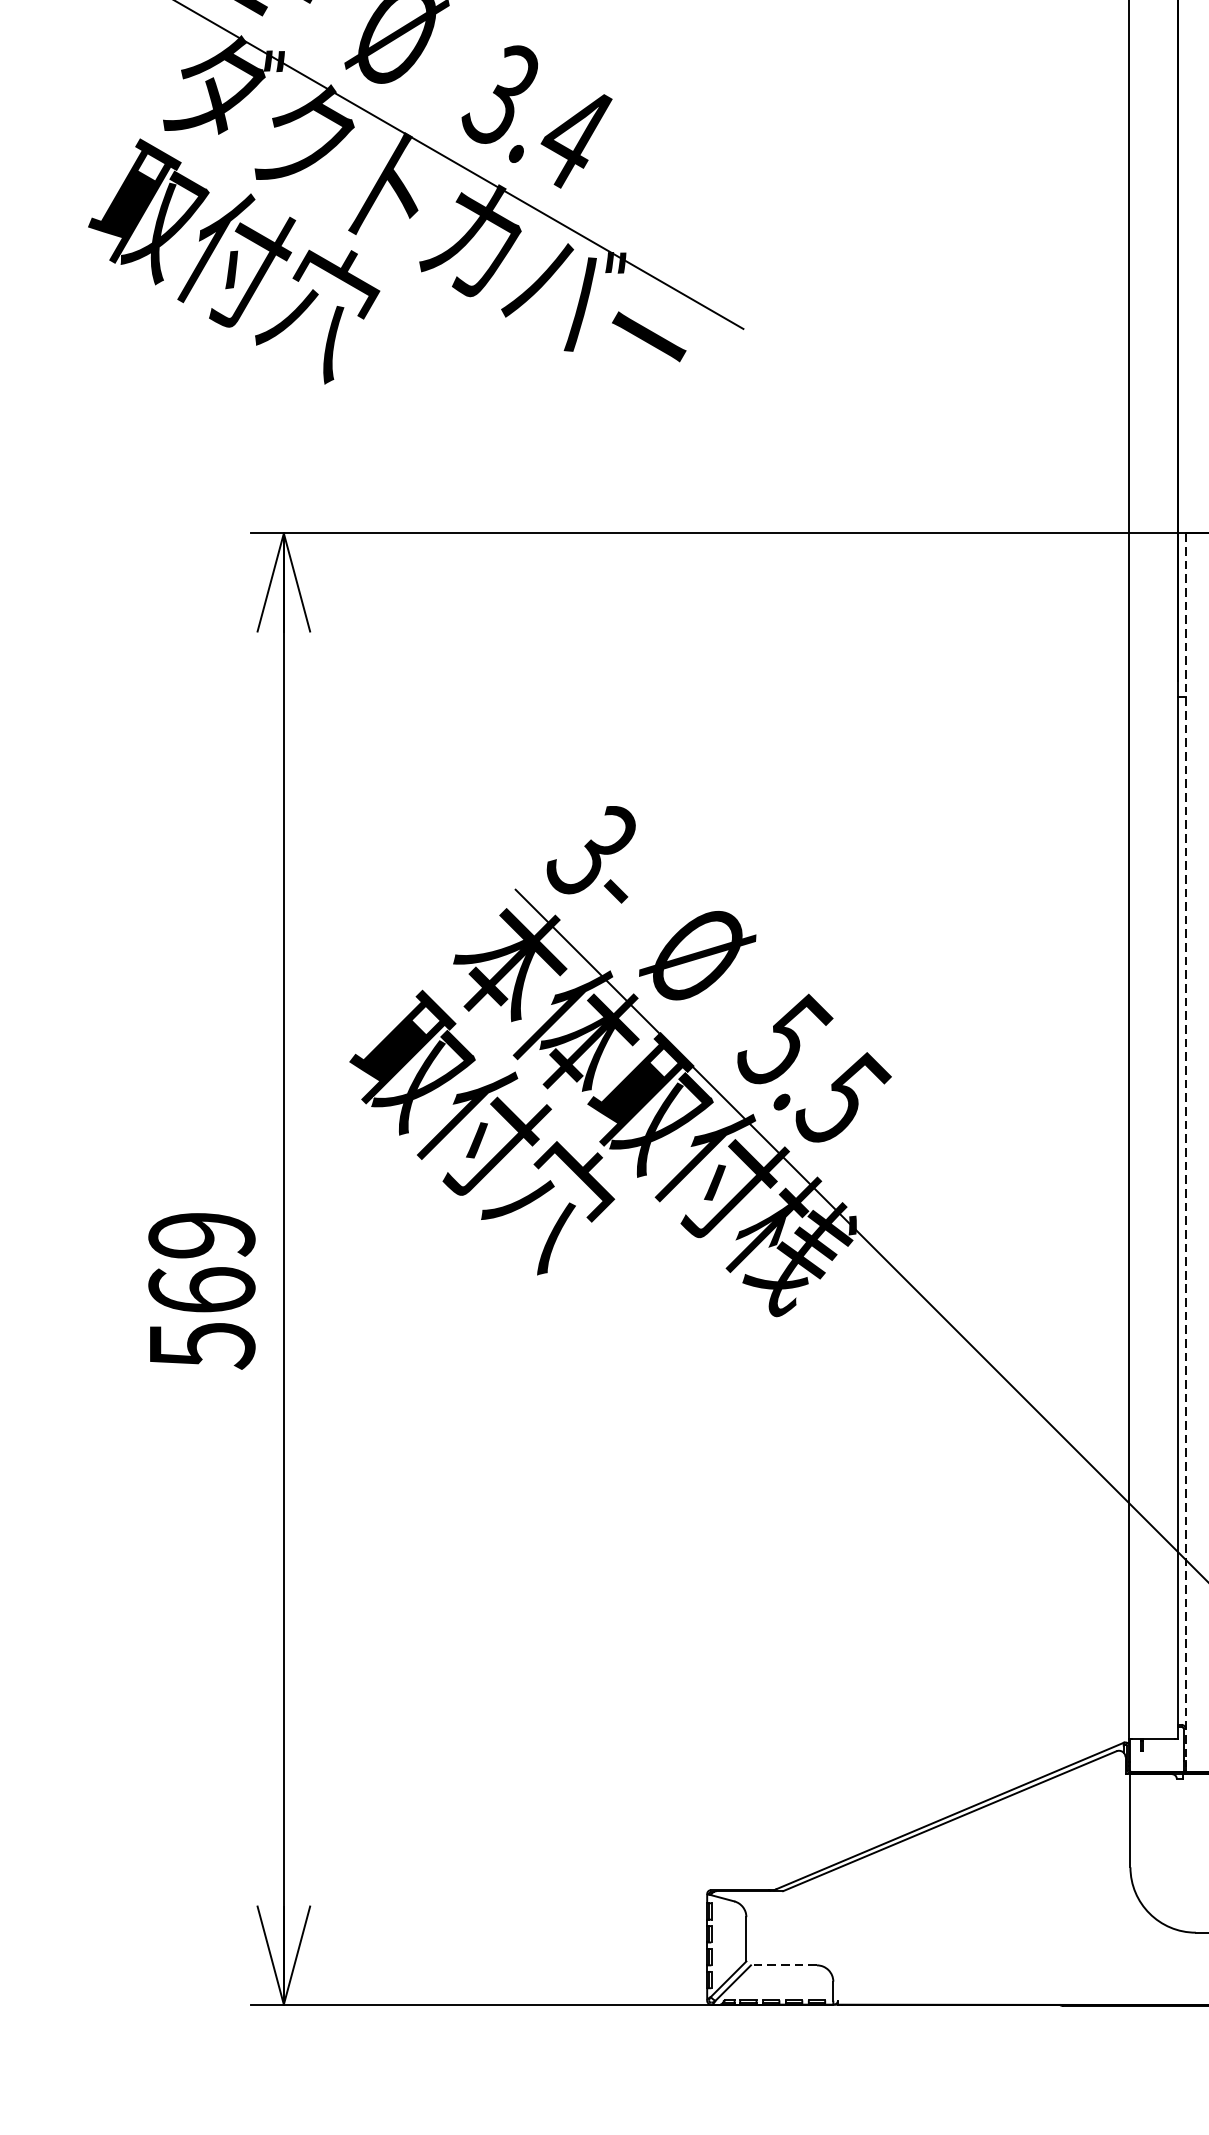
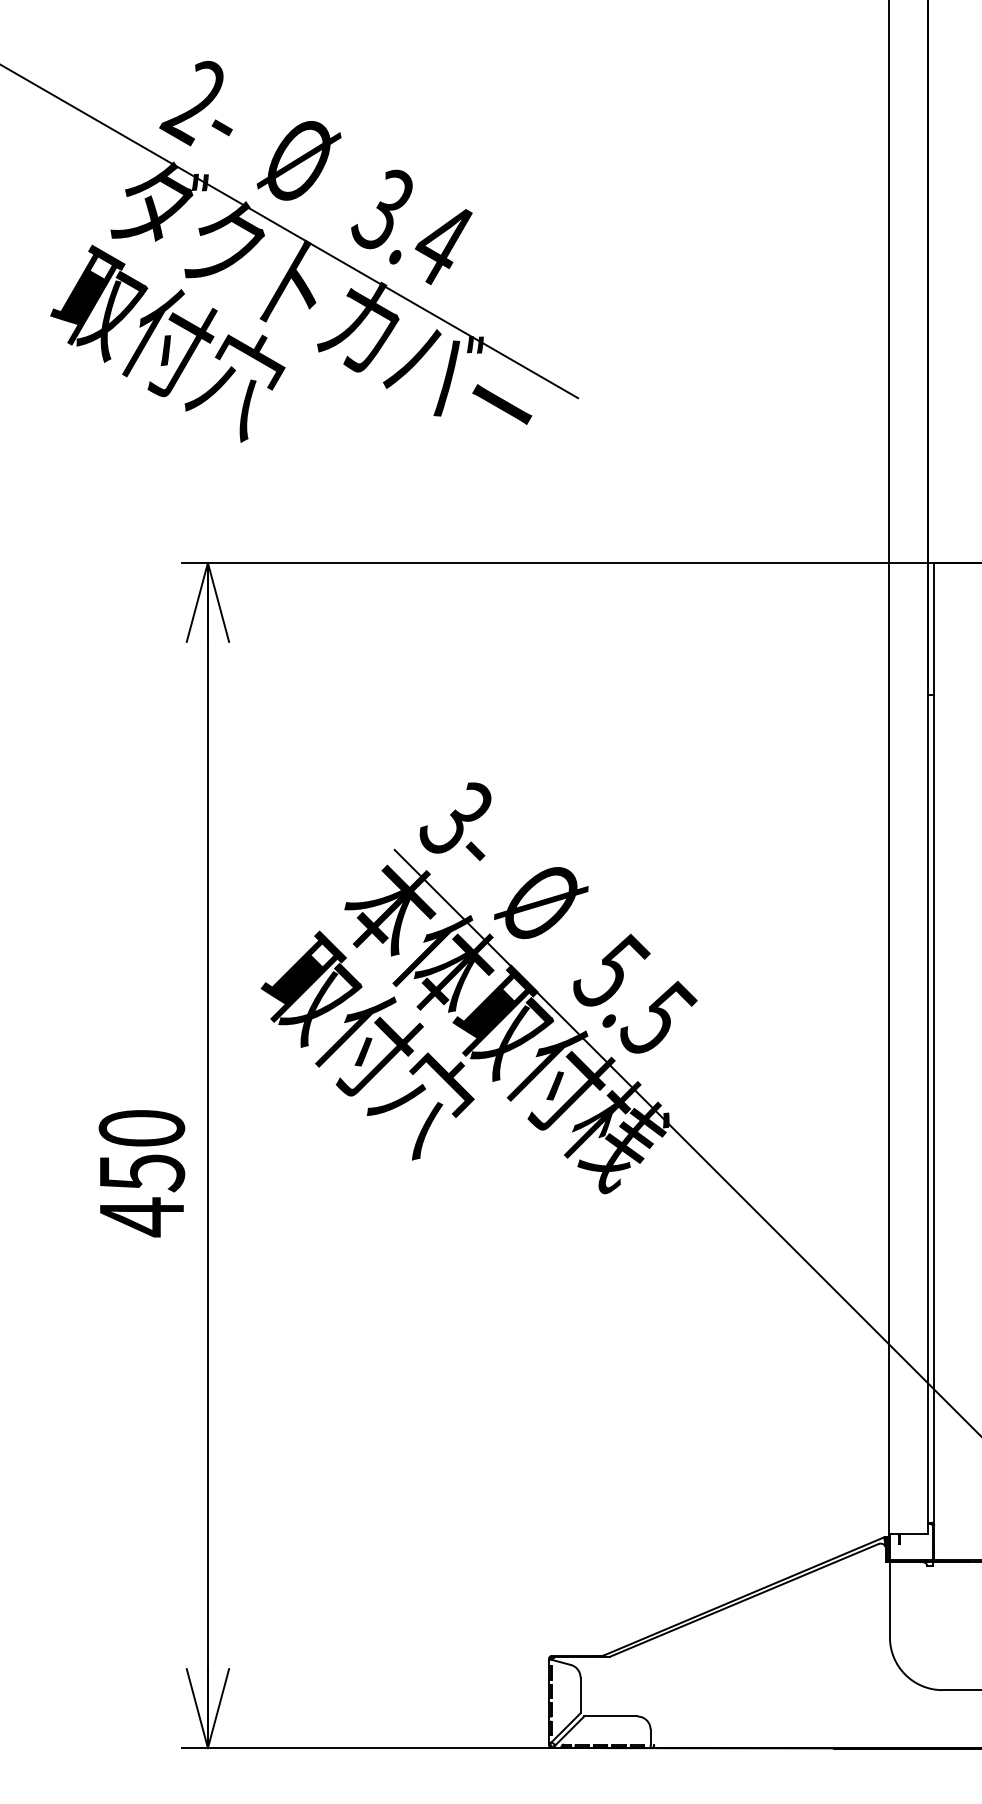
line: (1185, 1149) -> (934, 1059), dashed -> solid
text: (201, 1291) -> (141, 1173), 569 -> 450
line: (783, 1965) -> (610, 1716), dashed -> solid

